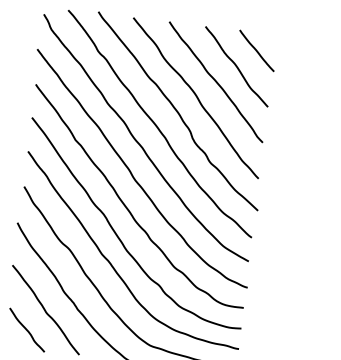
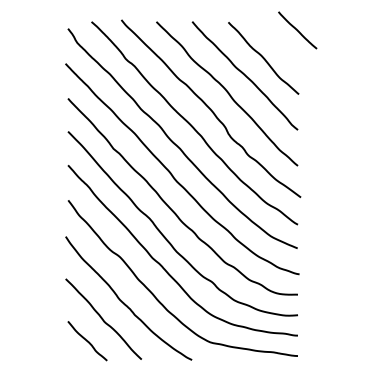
line: (256, 50) -> (297, 30), moved

